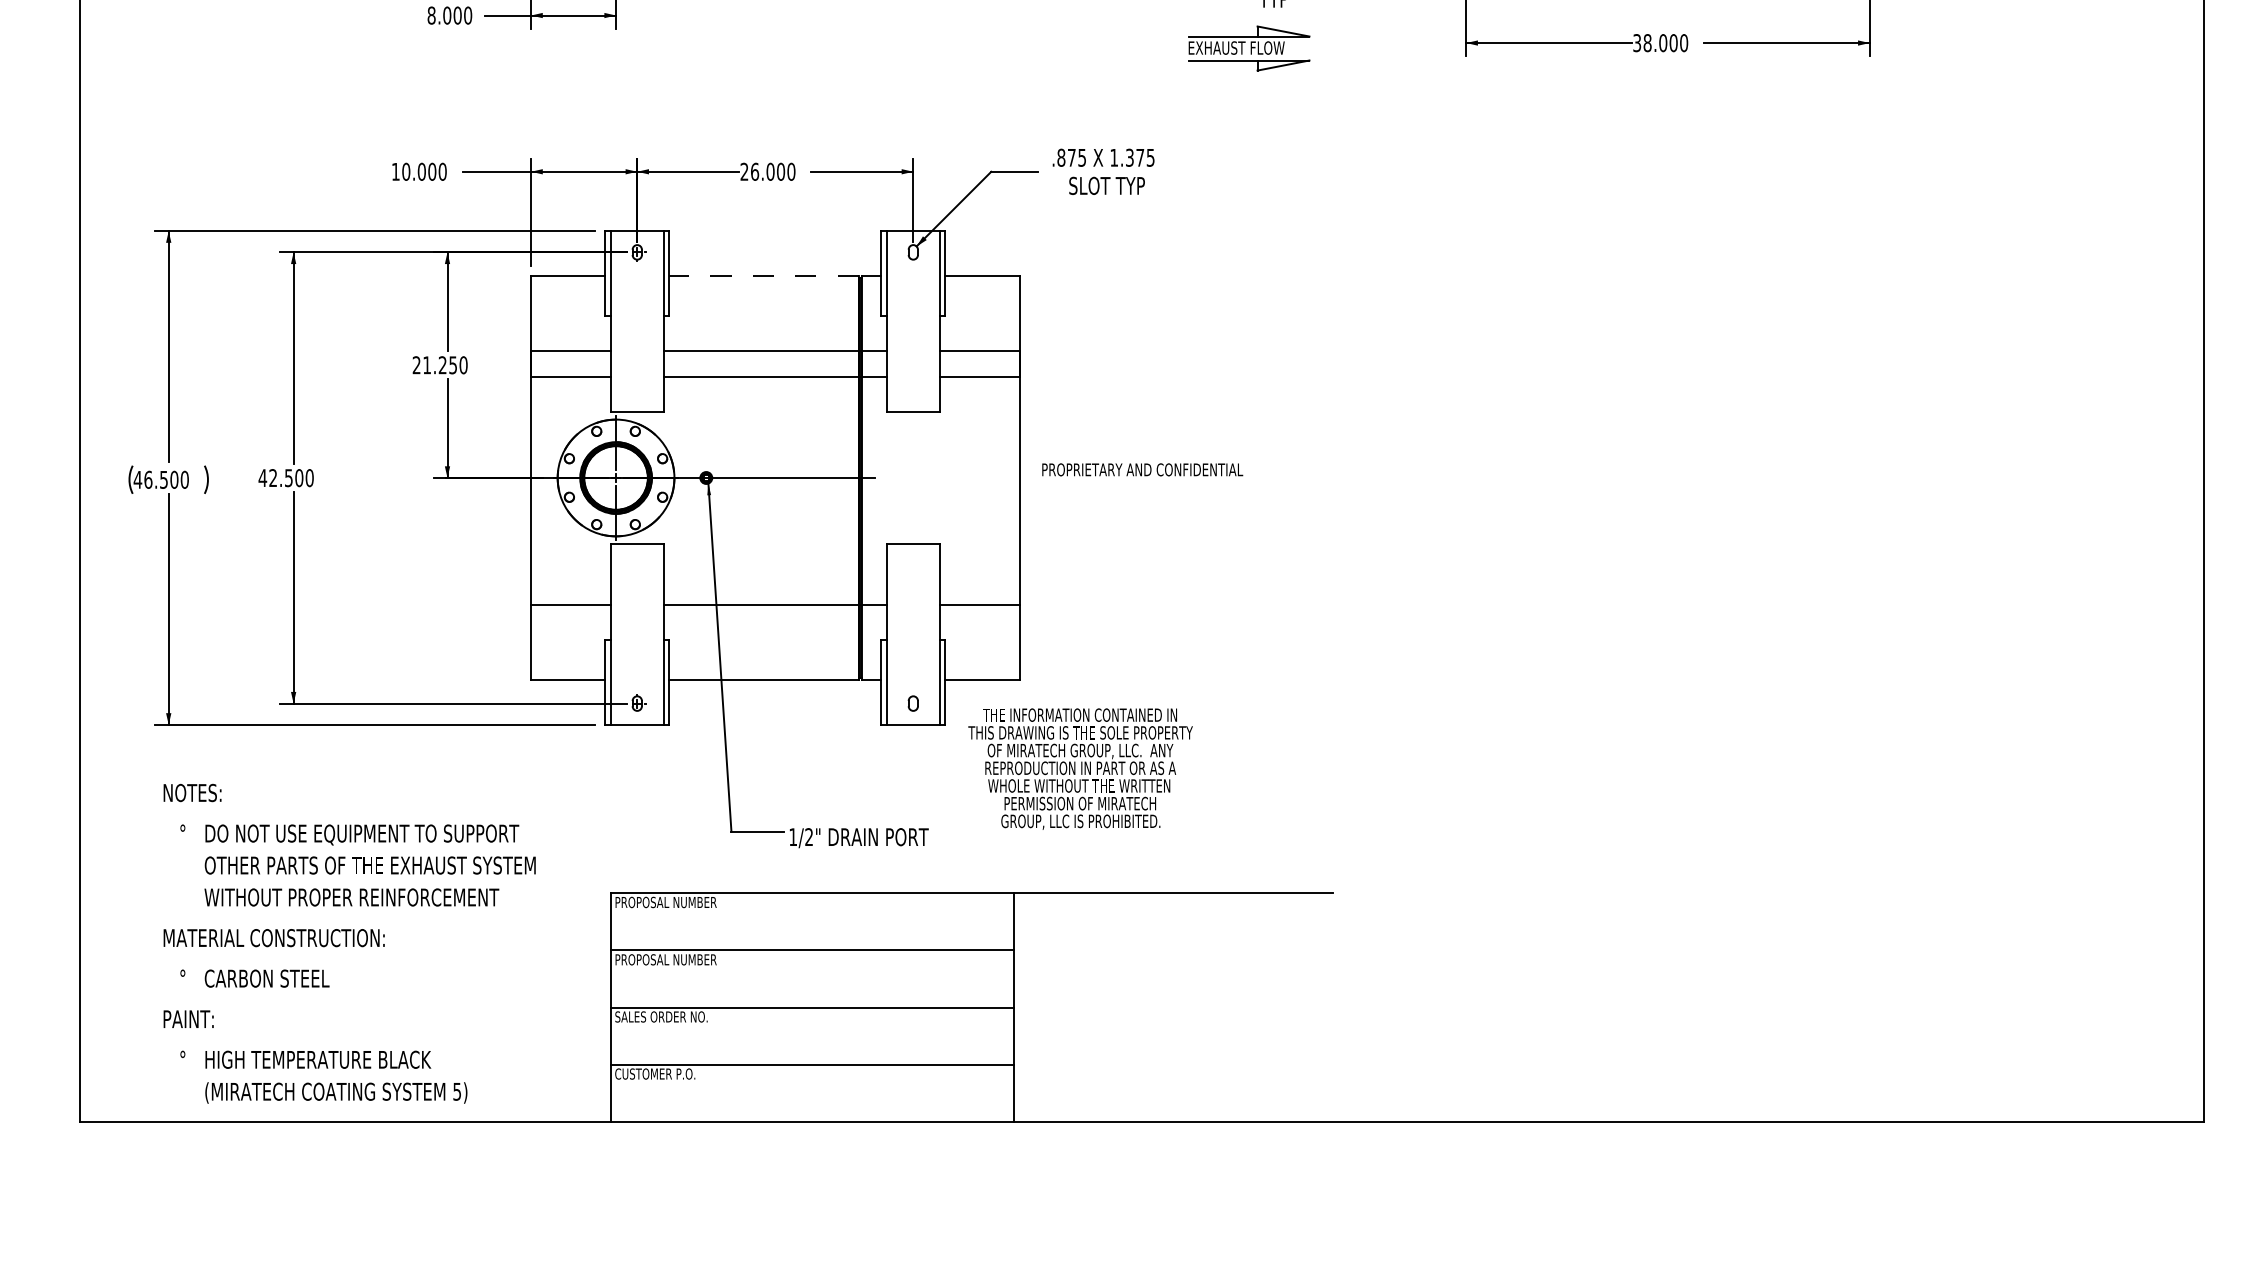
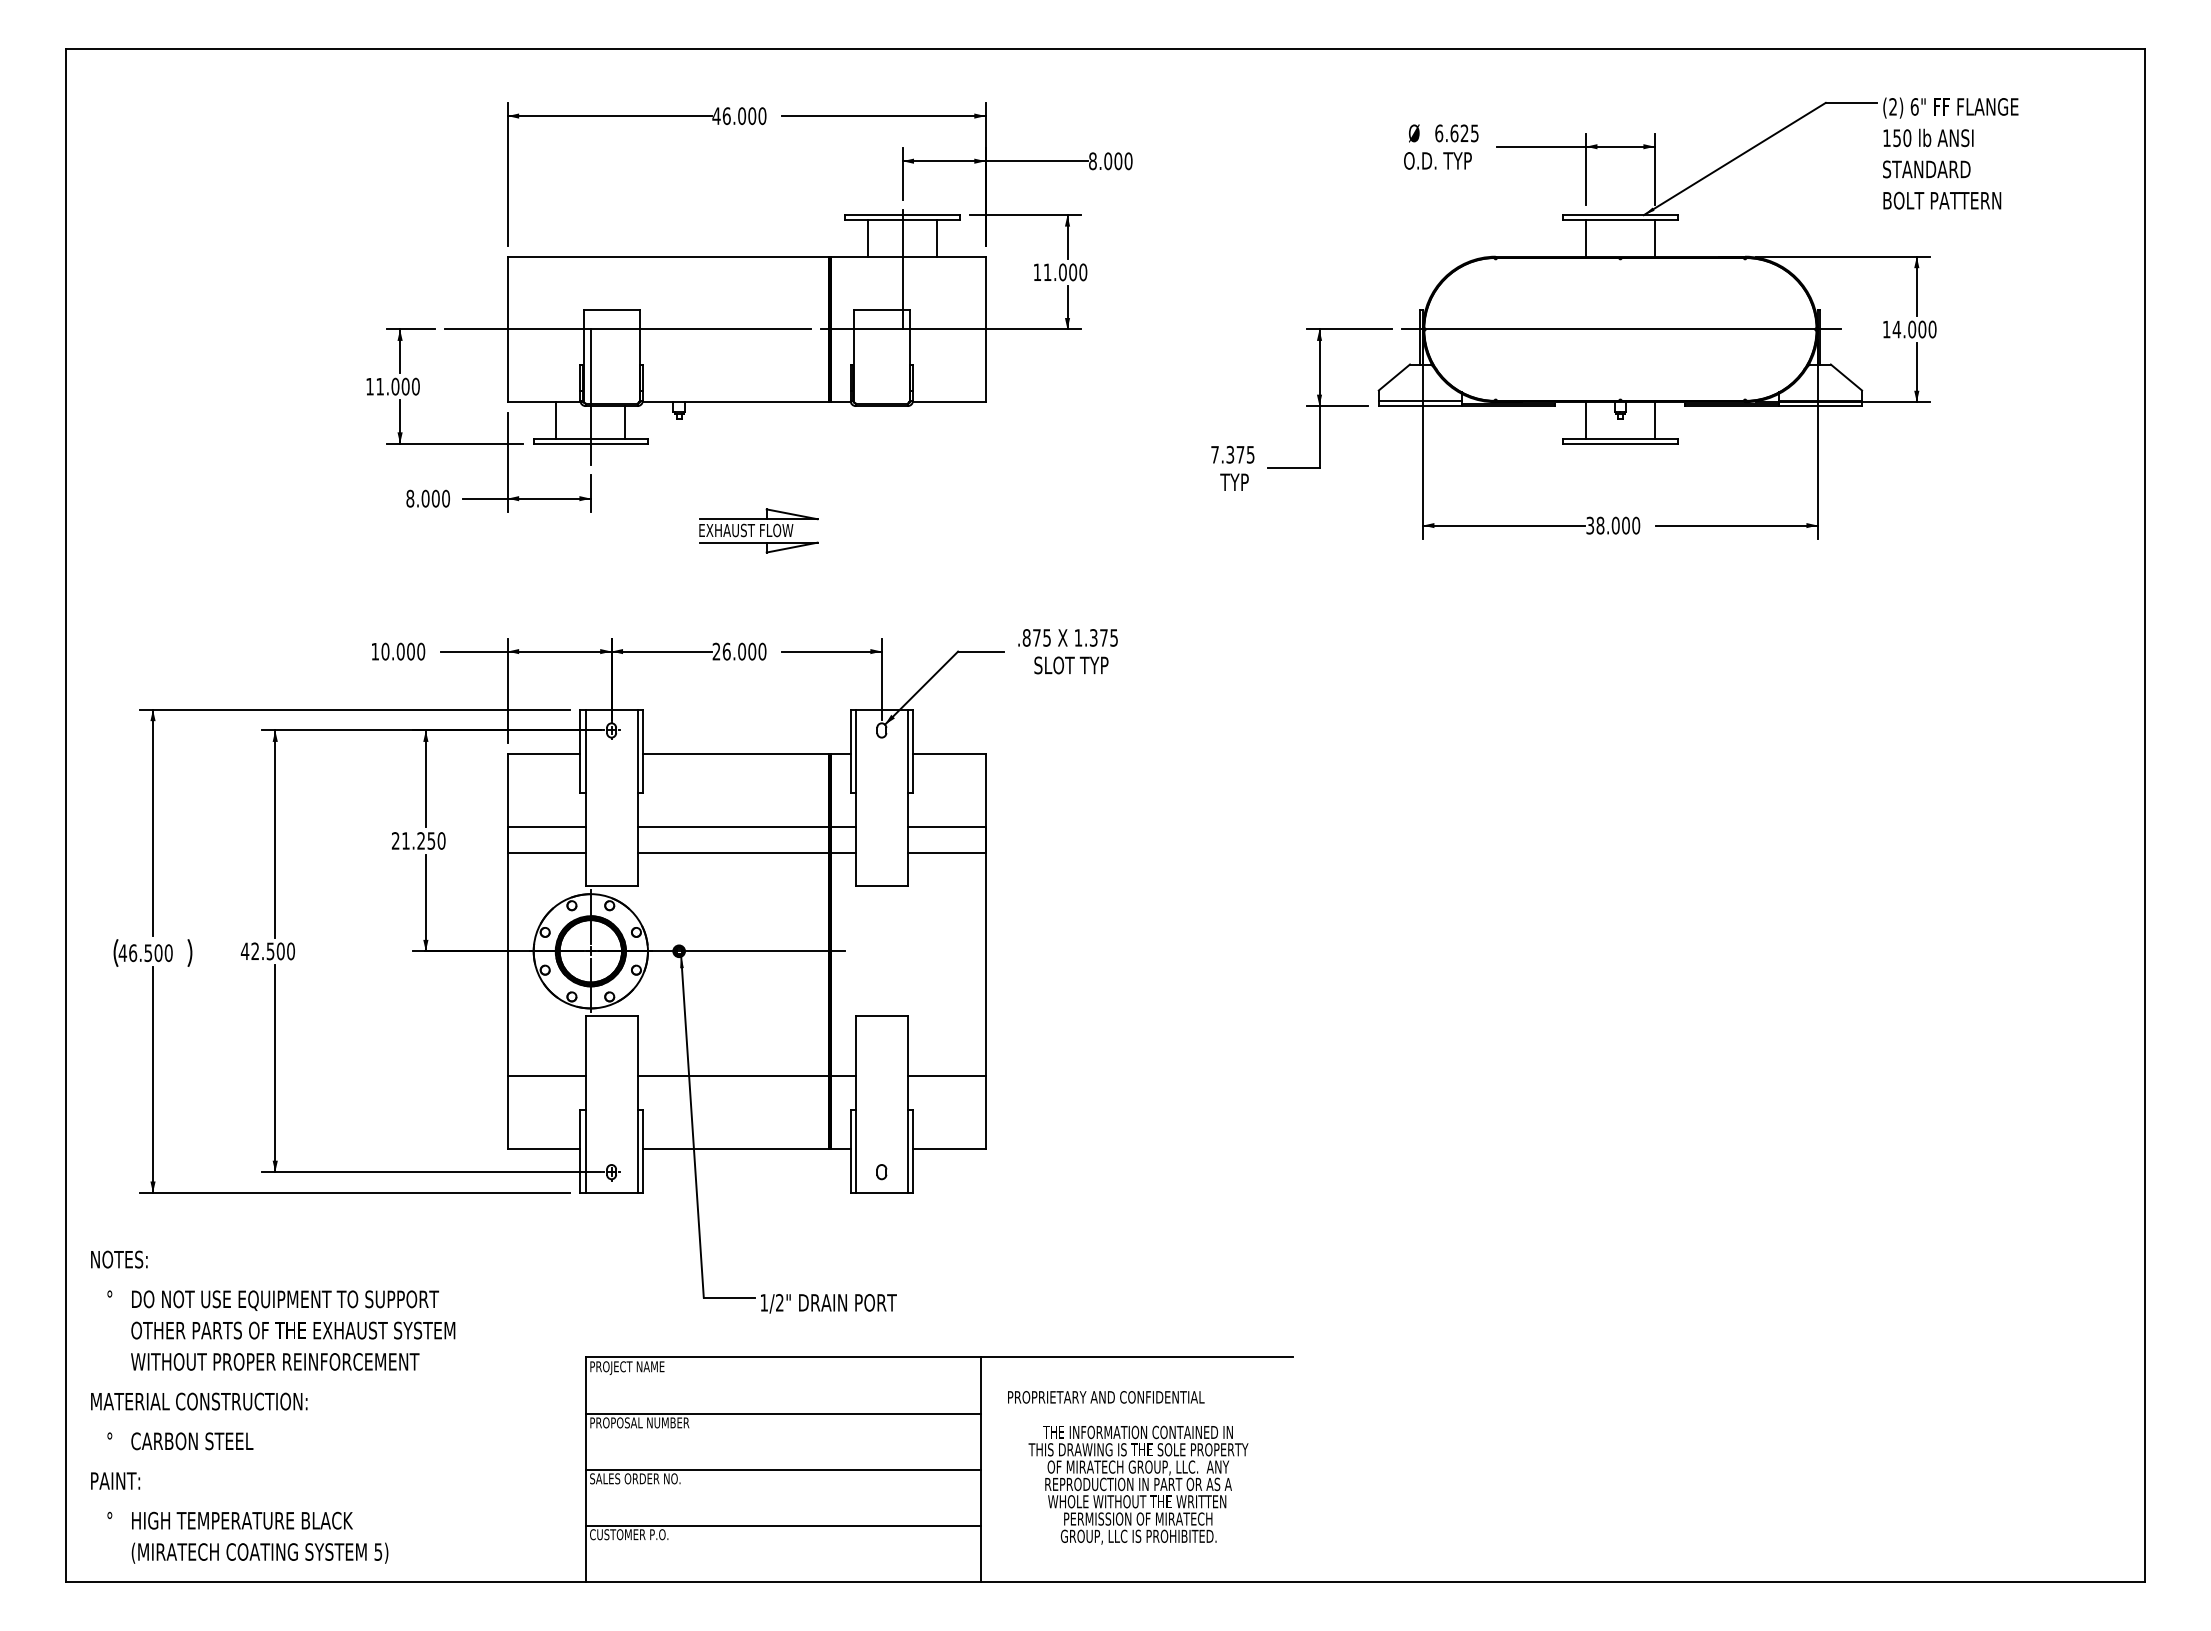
part: (1249, 48) -> (758, 530), moved
line: (763, 275) -> (735, 753), dashed -> solid
text: (1142, 470) -> (1106, 1397), moved
text: (1080, 768) -> (1138, 1484), moved
text: (675, 904) -> (649, 1368), PROPOSAL NUMBER -> PROJECT NAME
text: (350, 943) -> (273, 1406), moved

